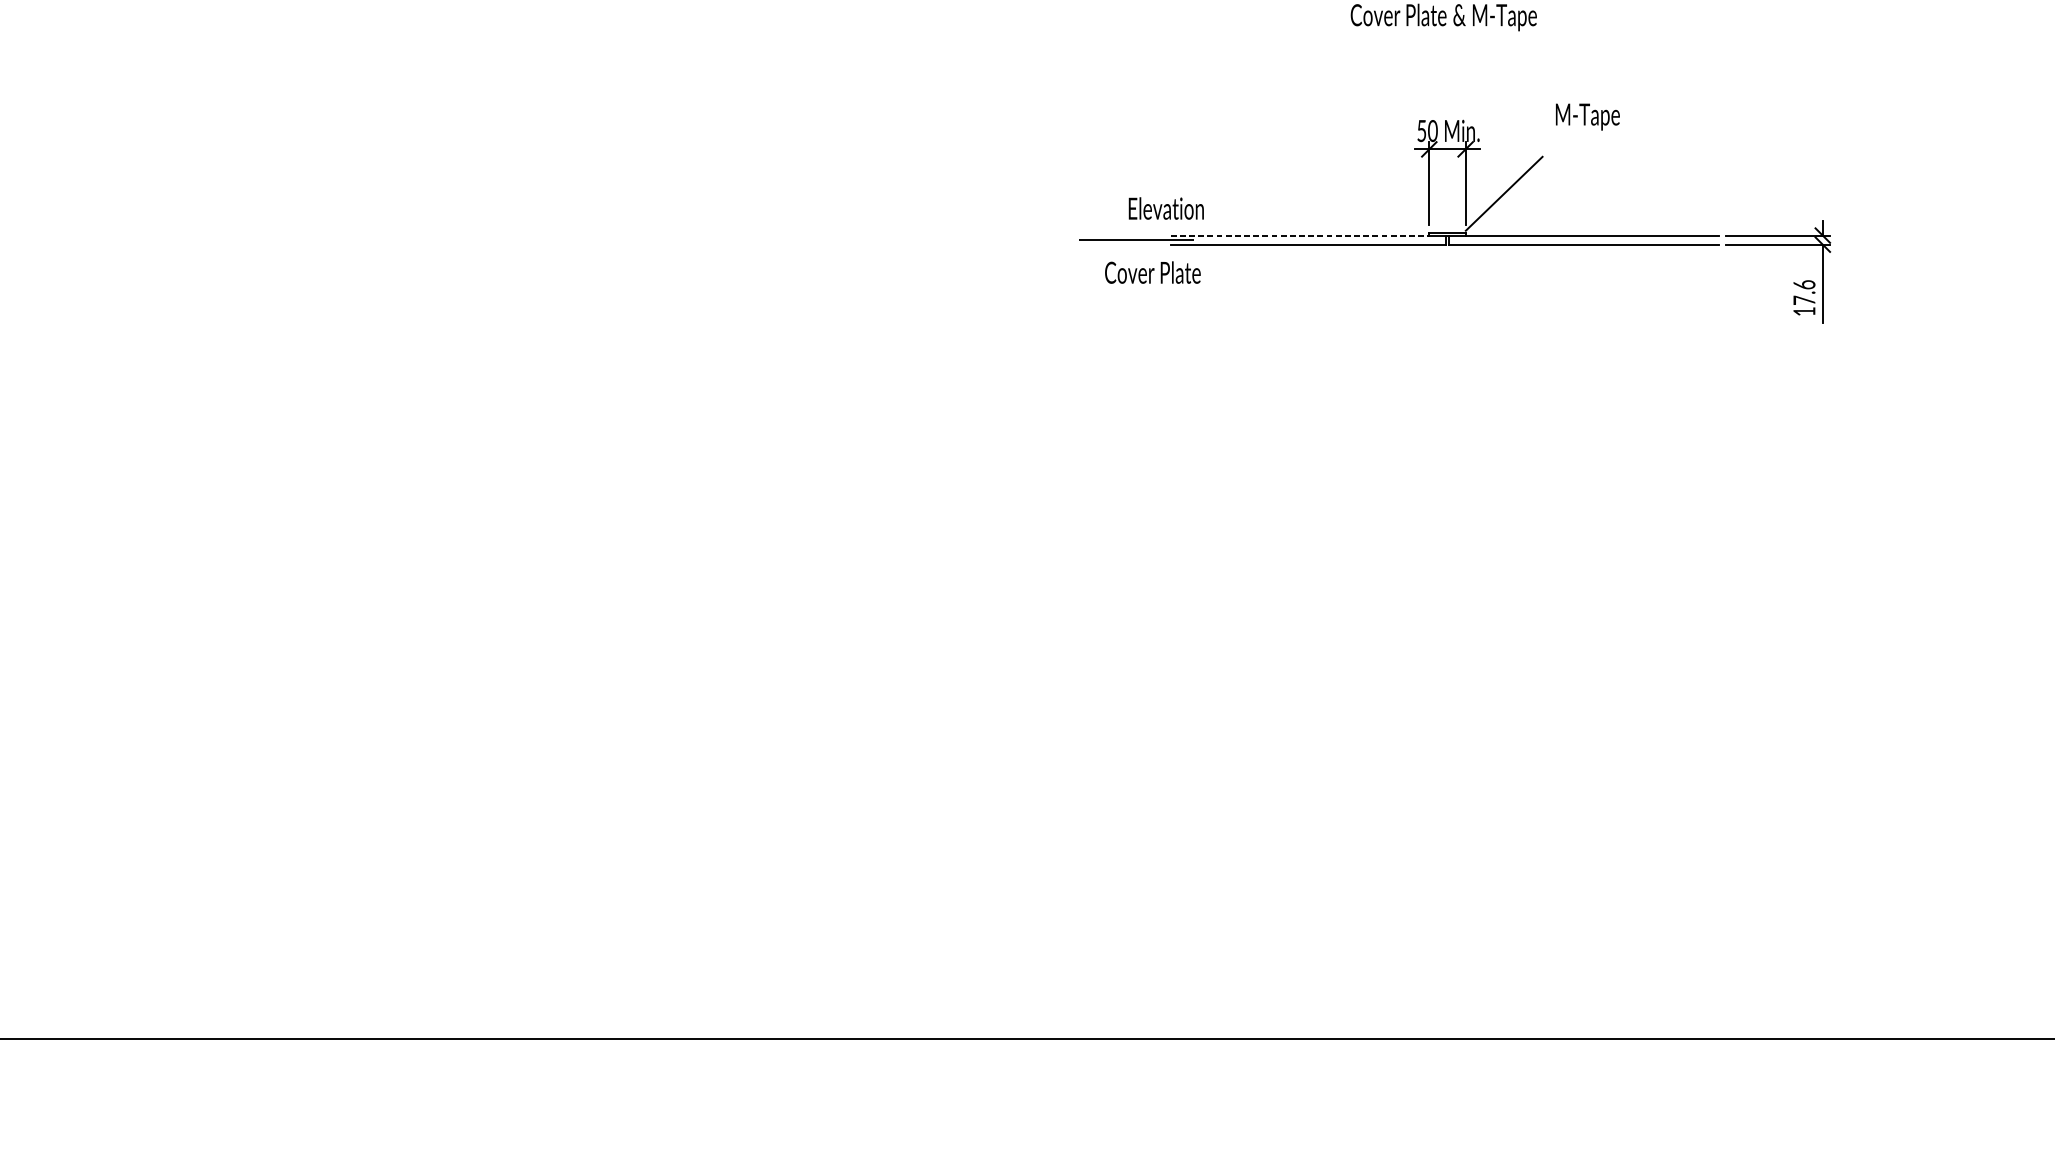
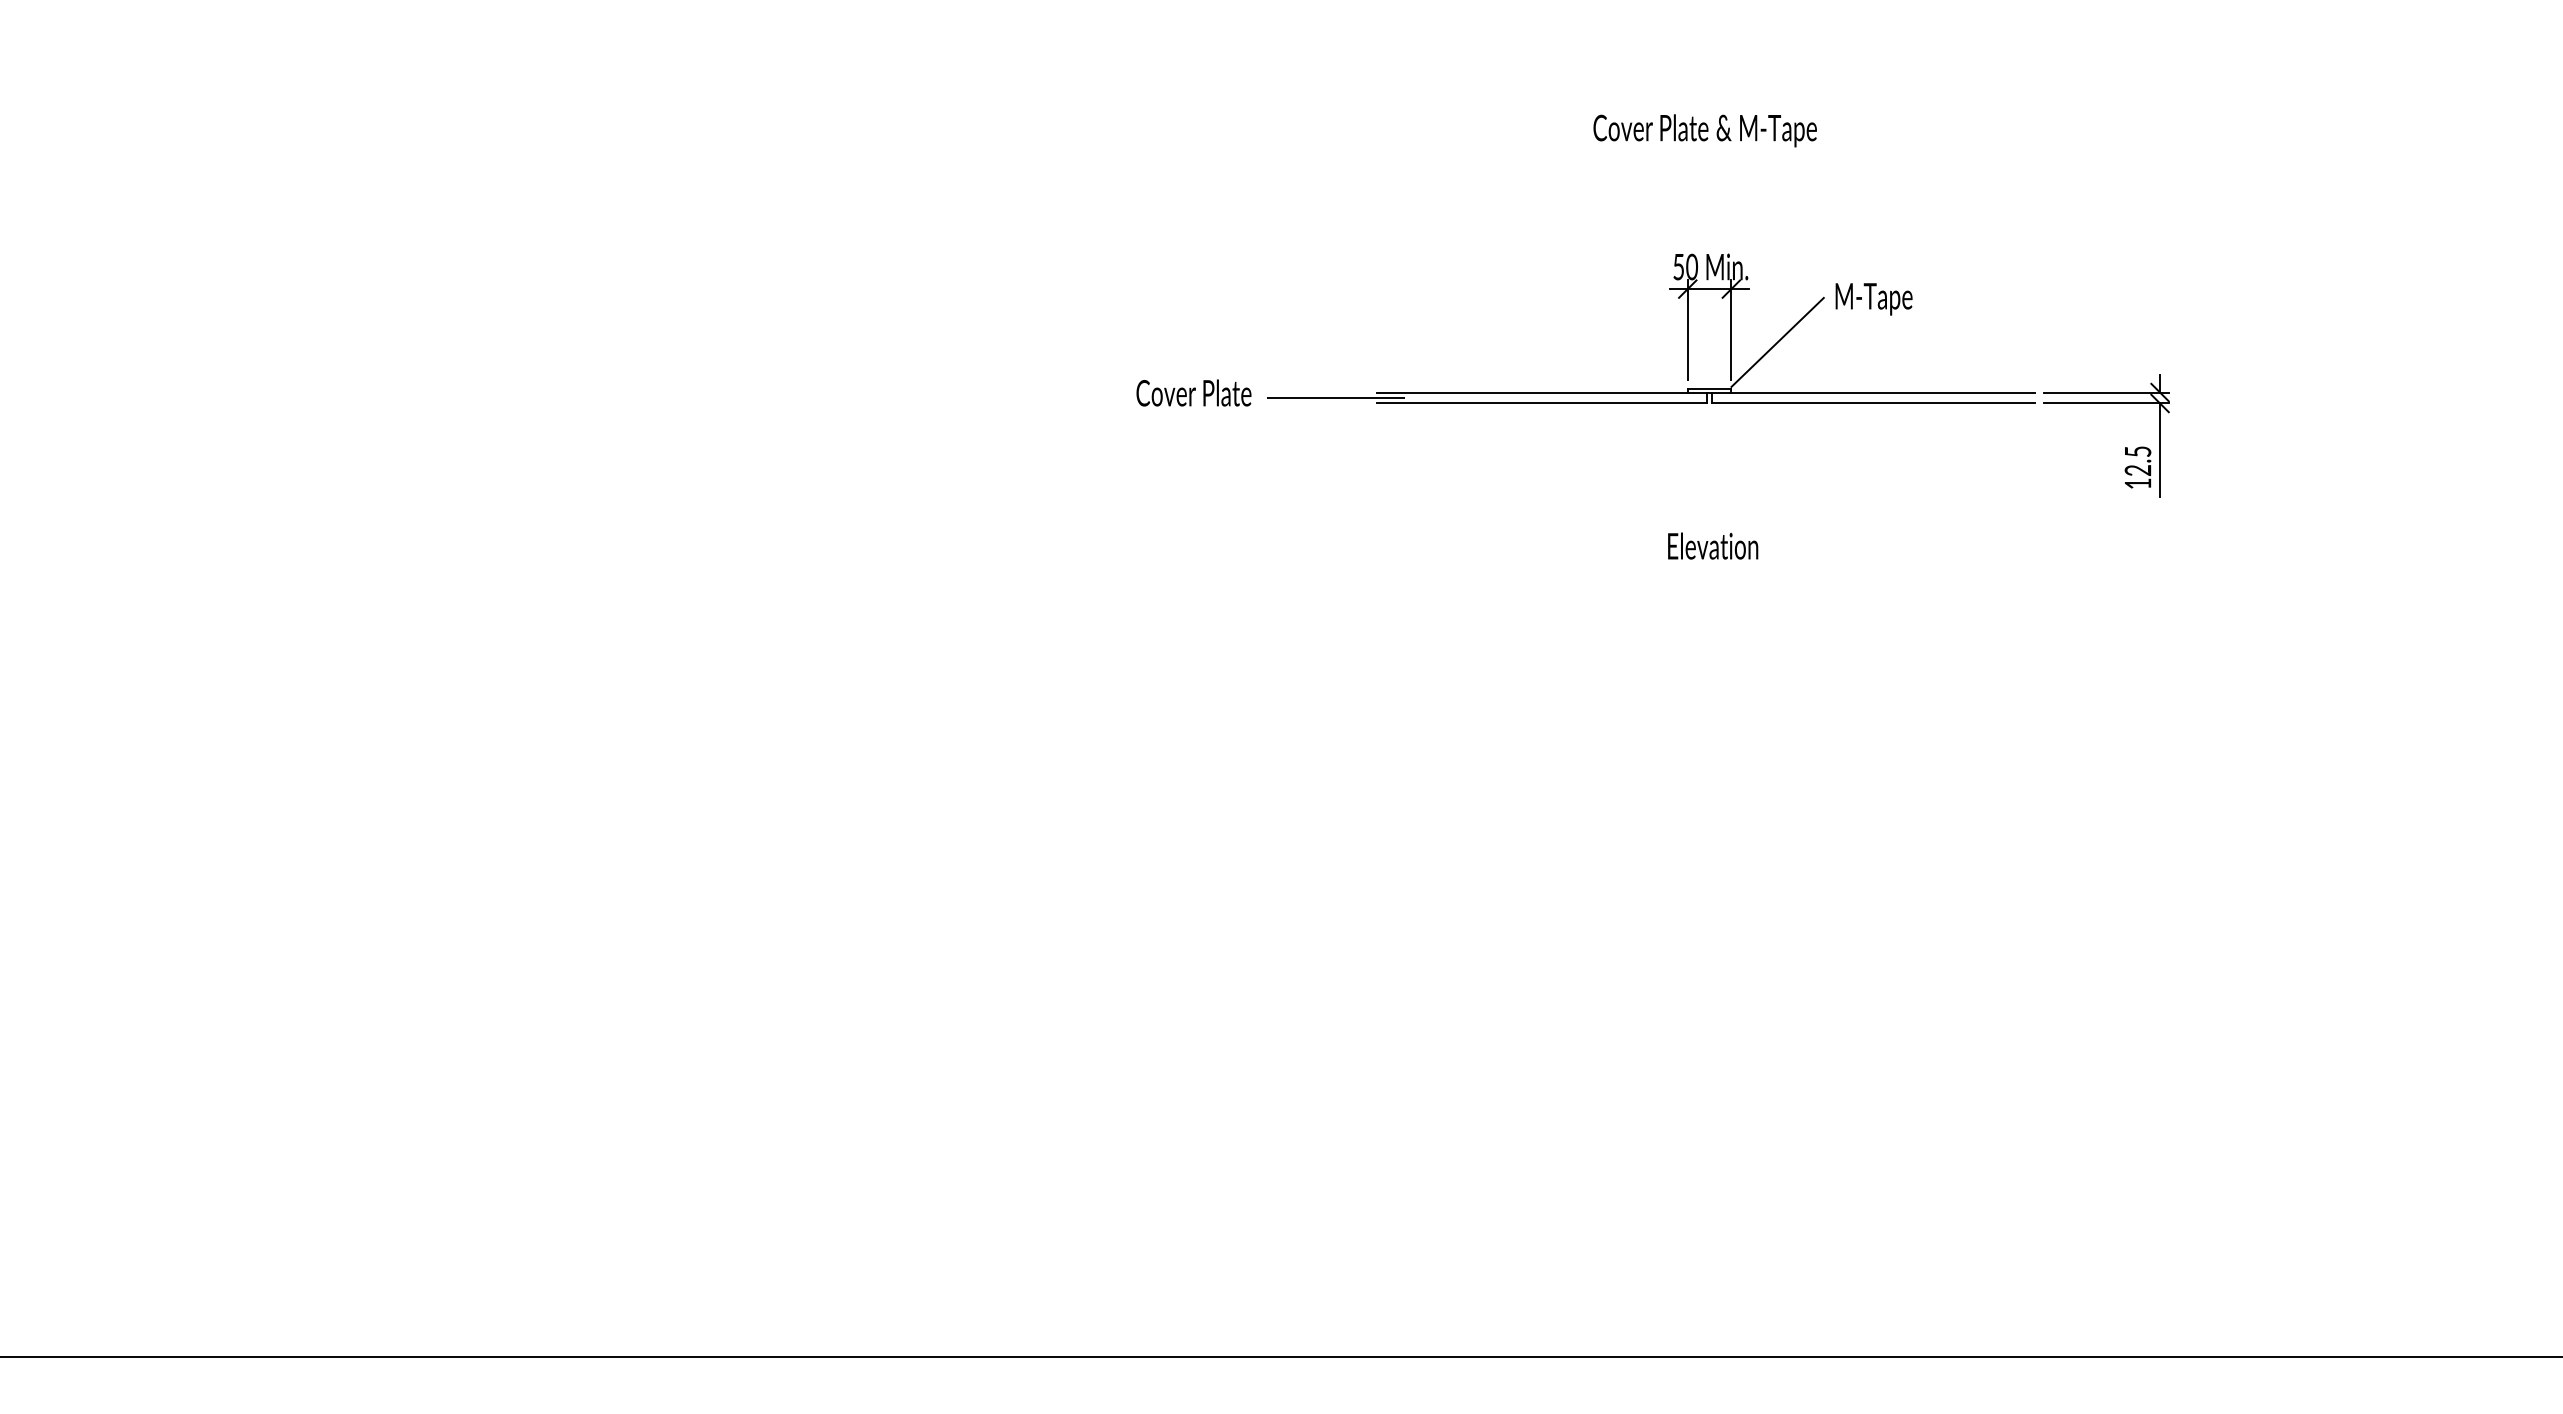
text: (1587, 117) -> (1873, 299), moved
text: (1166, 208) -> (1713, 545), moved
line: (1300, 235) -> (1533, 392), dashed -> solid
text: (1152, 272) -> (1193, 392), moved
text: (1803, 293) -> (2137, 461), 17.6 -> 12.5

